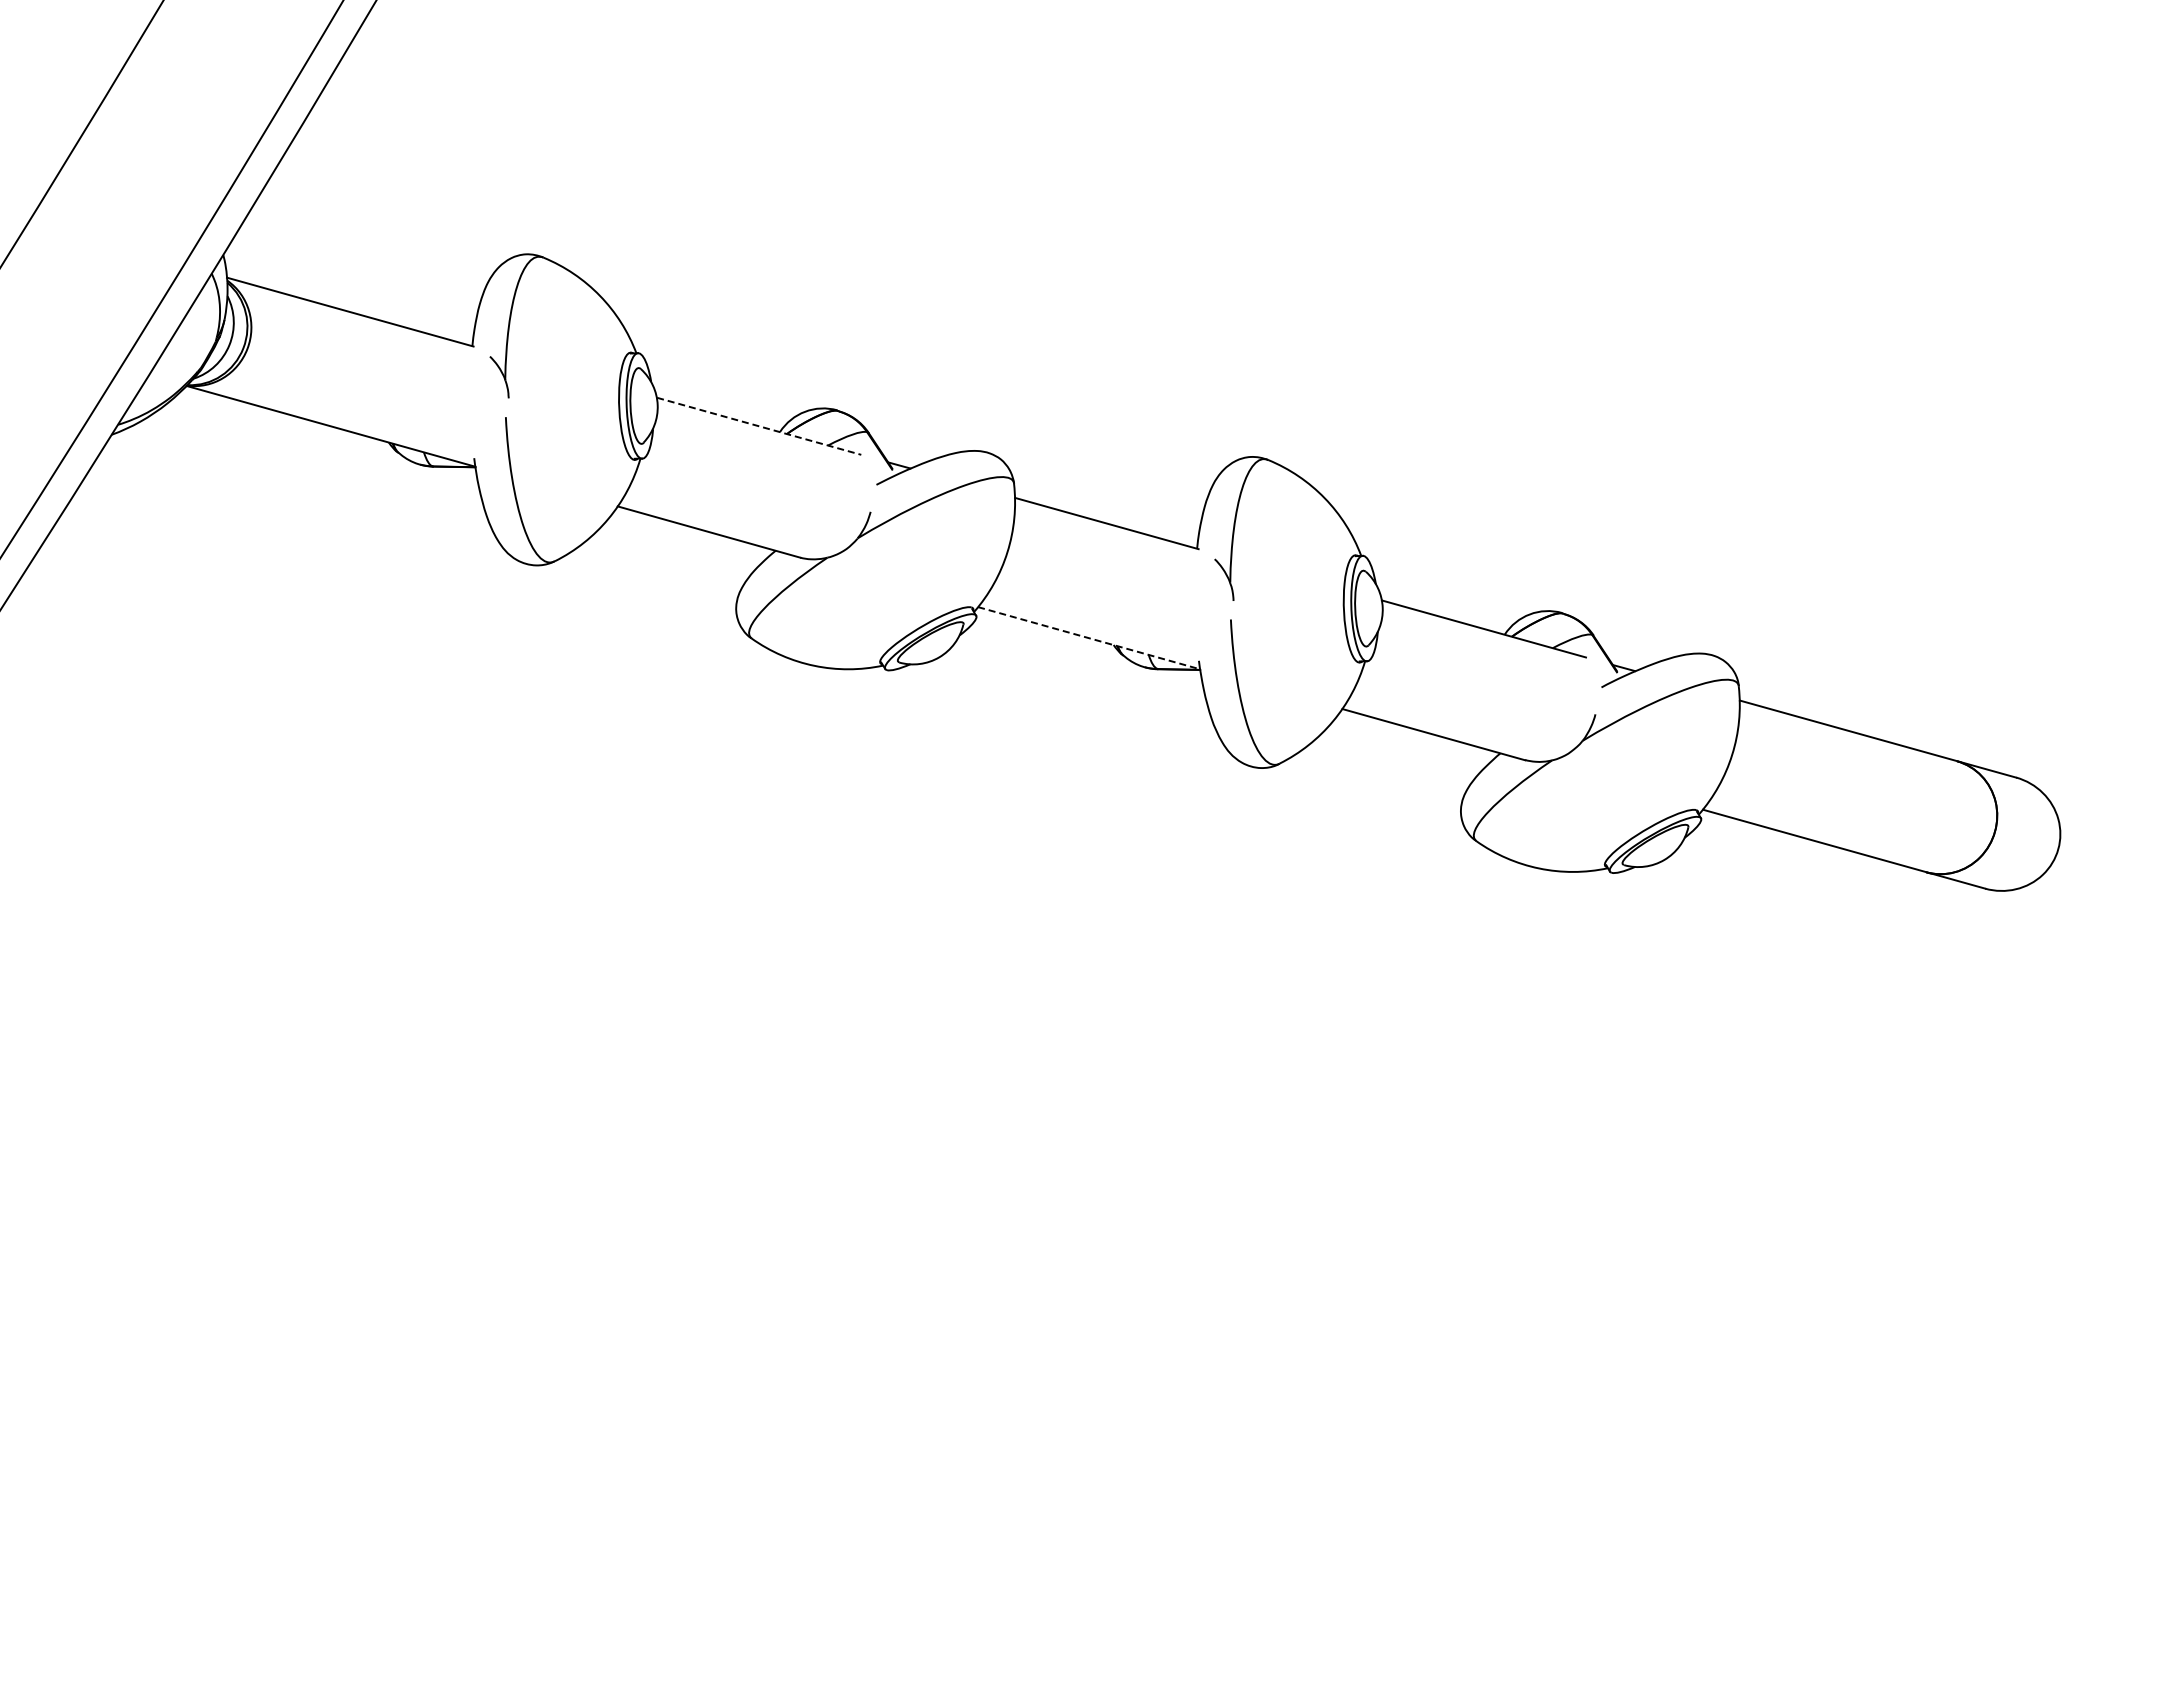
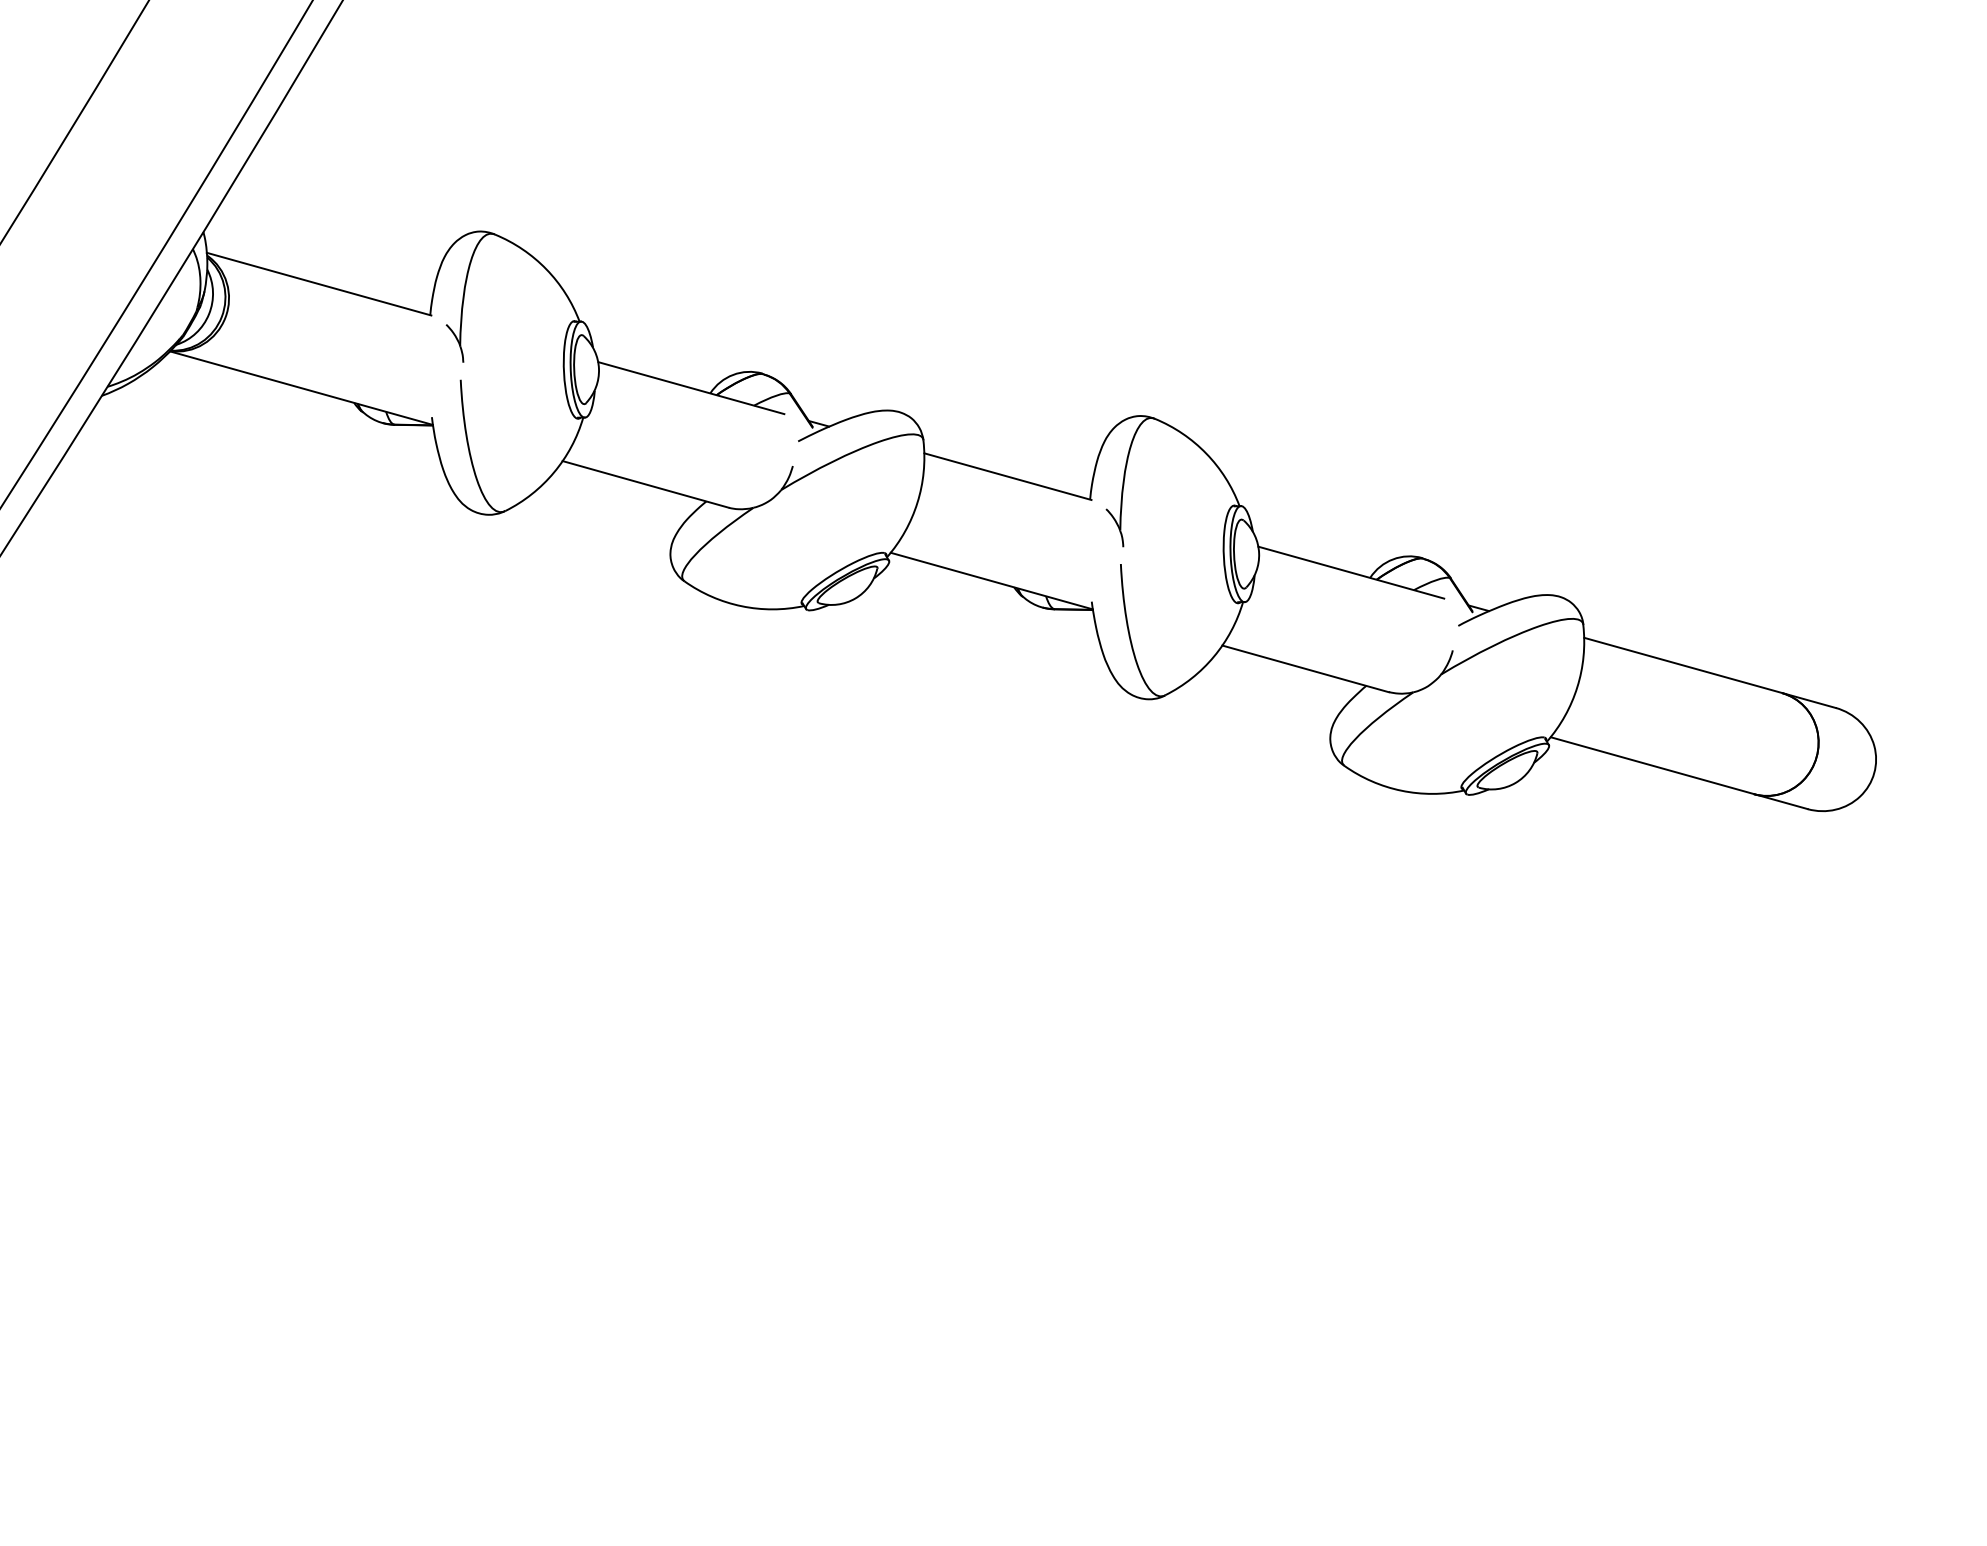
line: (759, 426) -> (691, 388), dashed -> solid
line: (1089, 638) -> (992, 581), dashed -> solid

